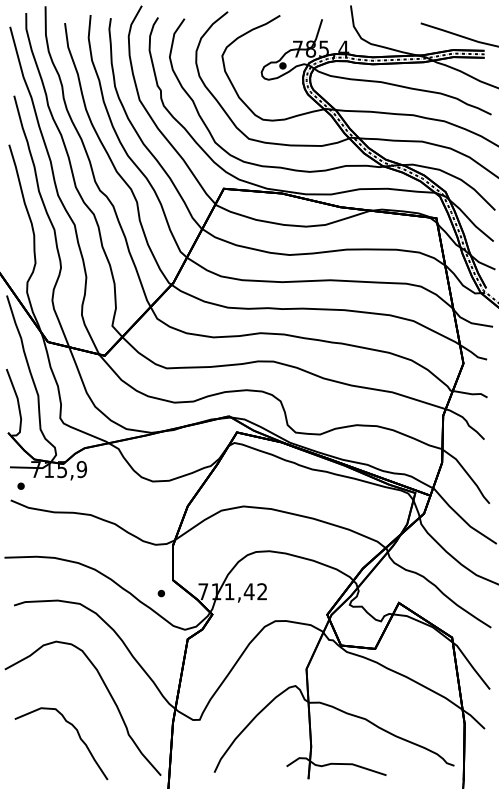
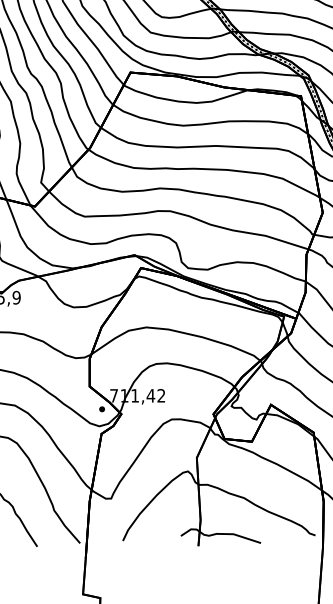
part: (161, 593) -> (102, 409), moved

